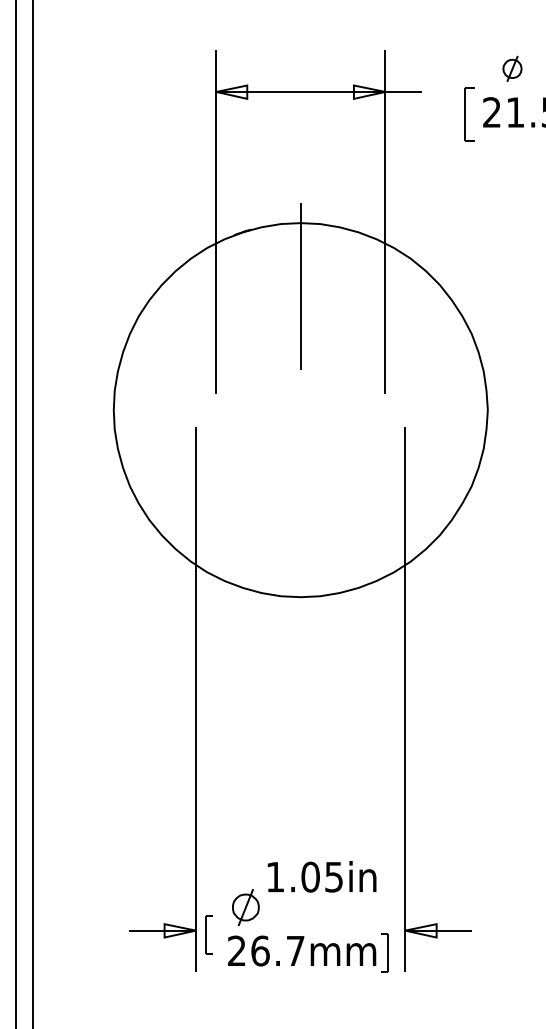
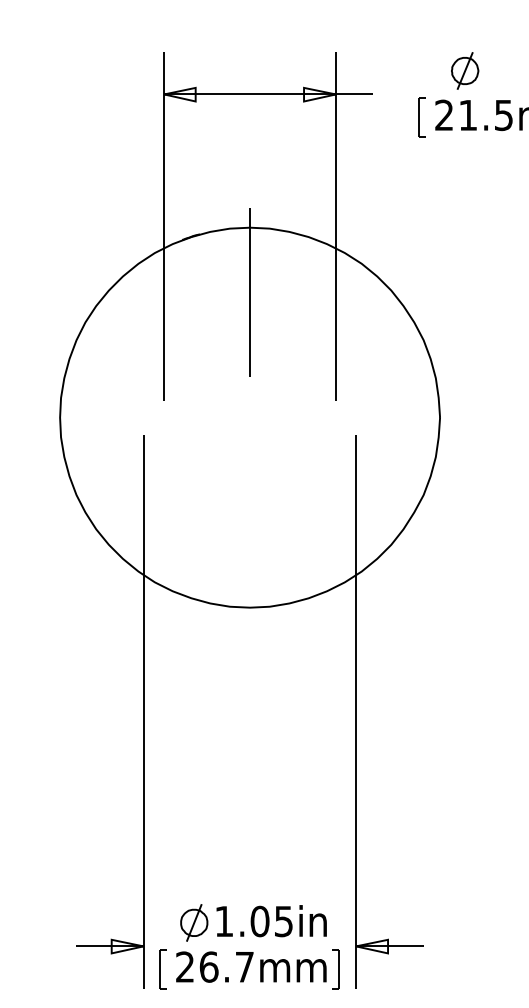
part: (512, 68) -> (465, 70), size x1.43
part: (469, 114) -> (421, 117), size x0.71
text: (321, 876) -> (271, 920), moved
part: (208, 934) -> (162, 968), moved

